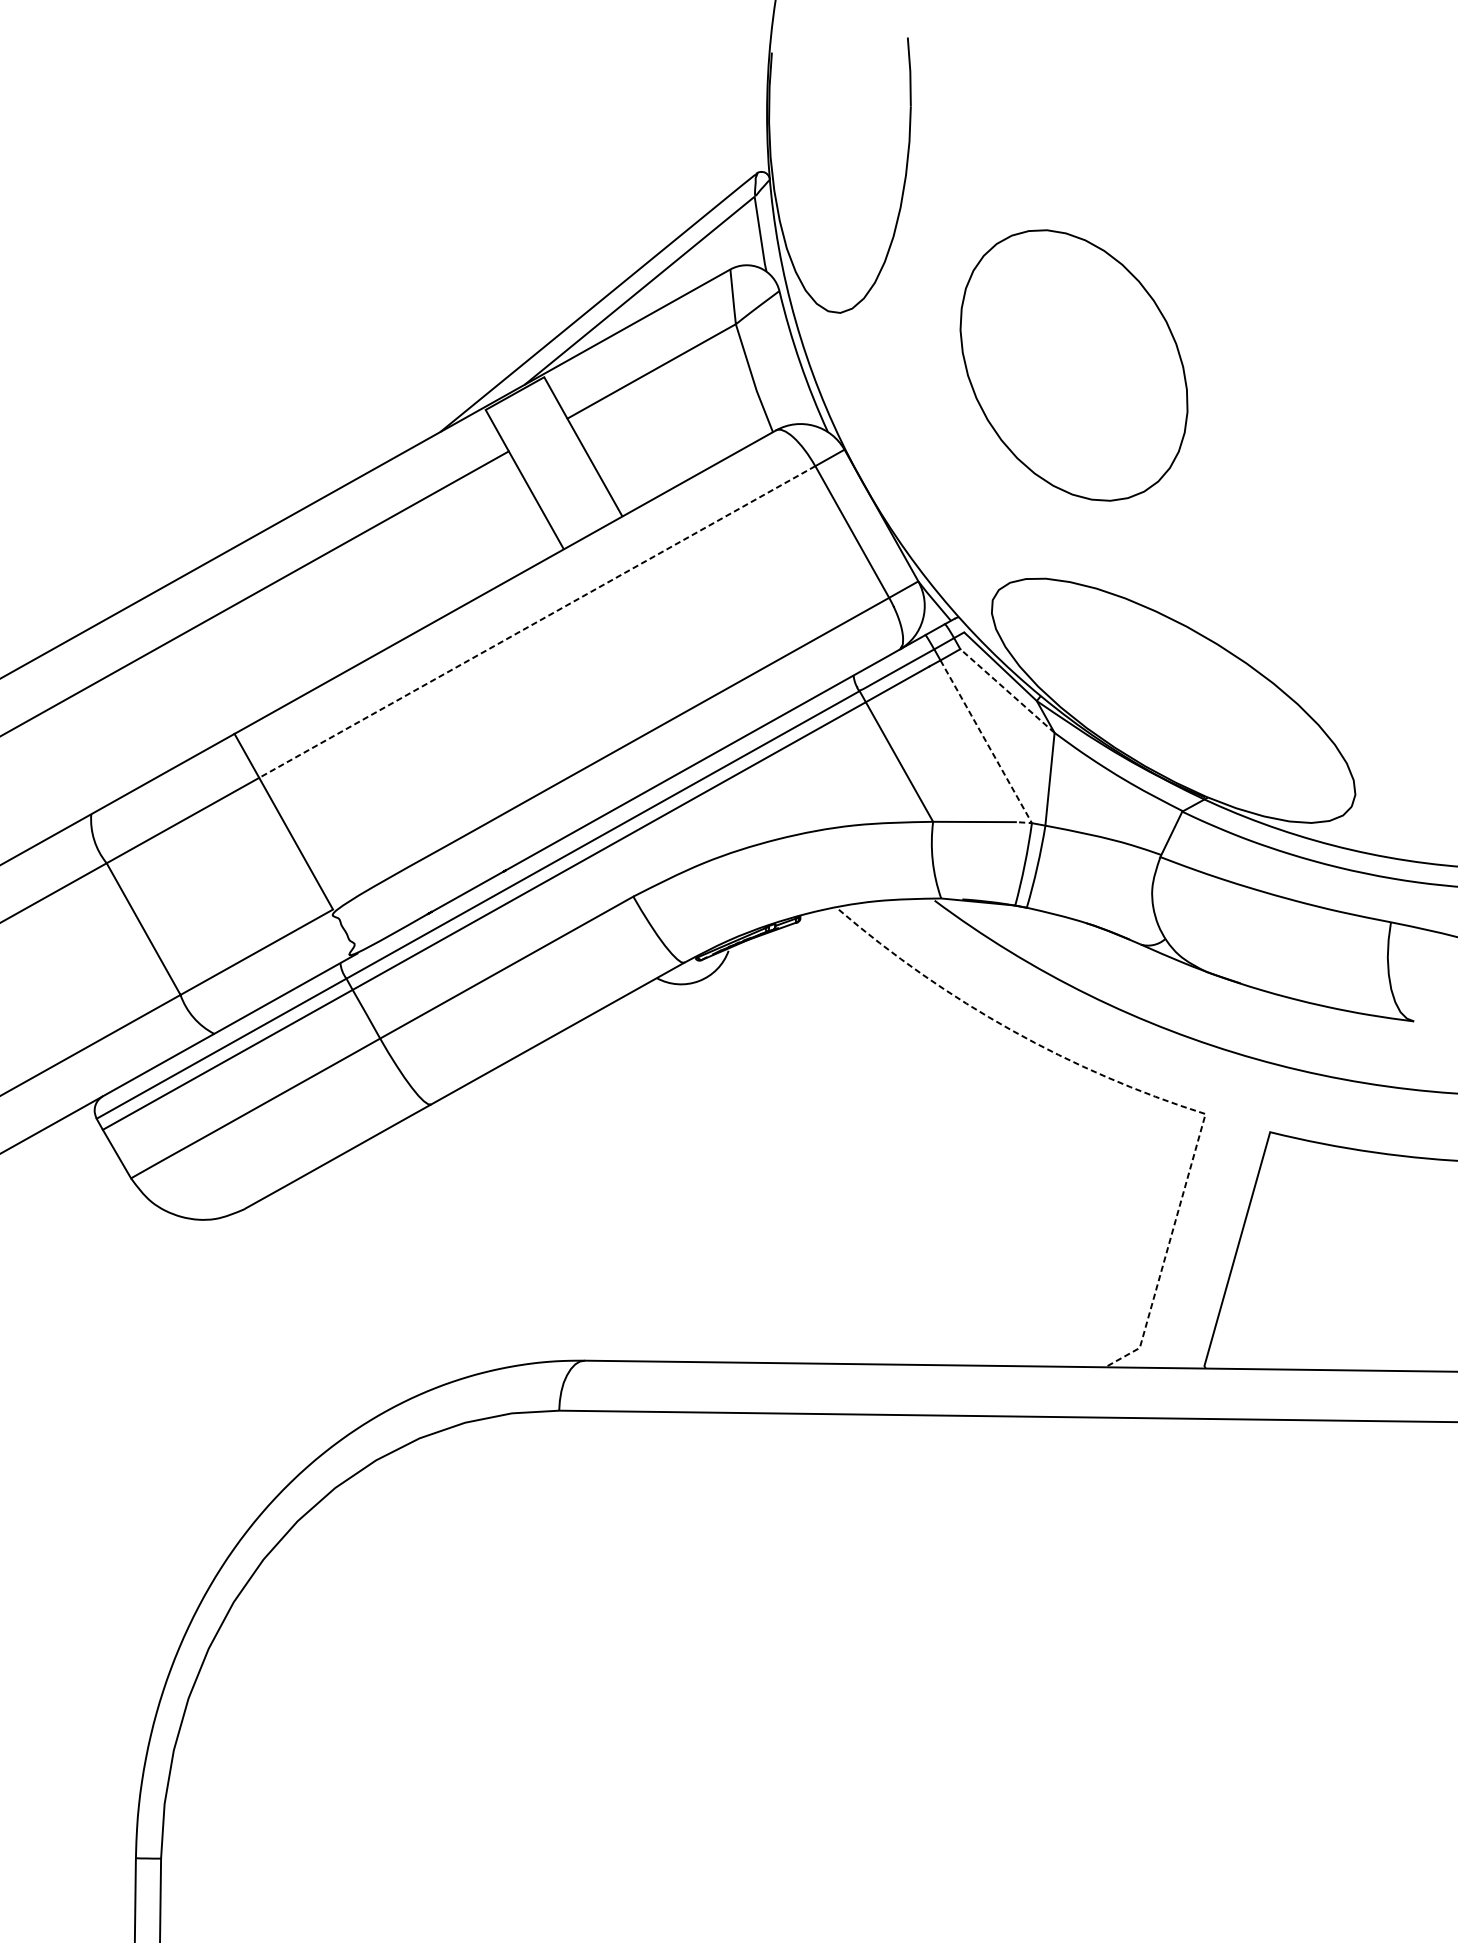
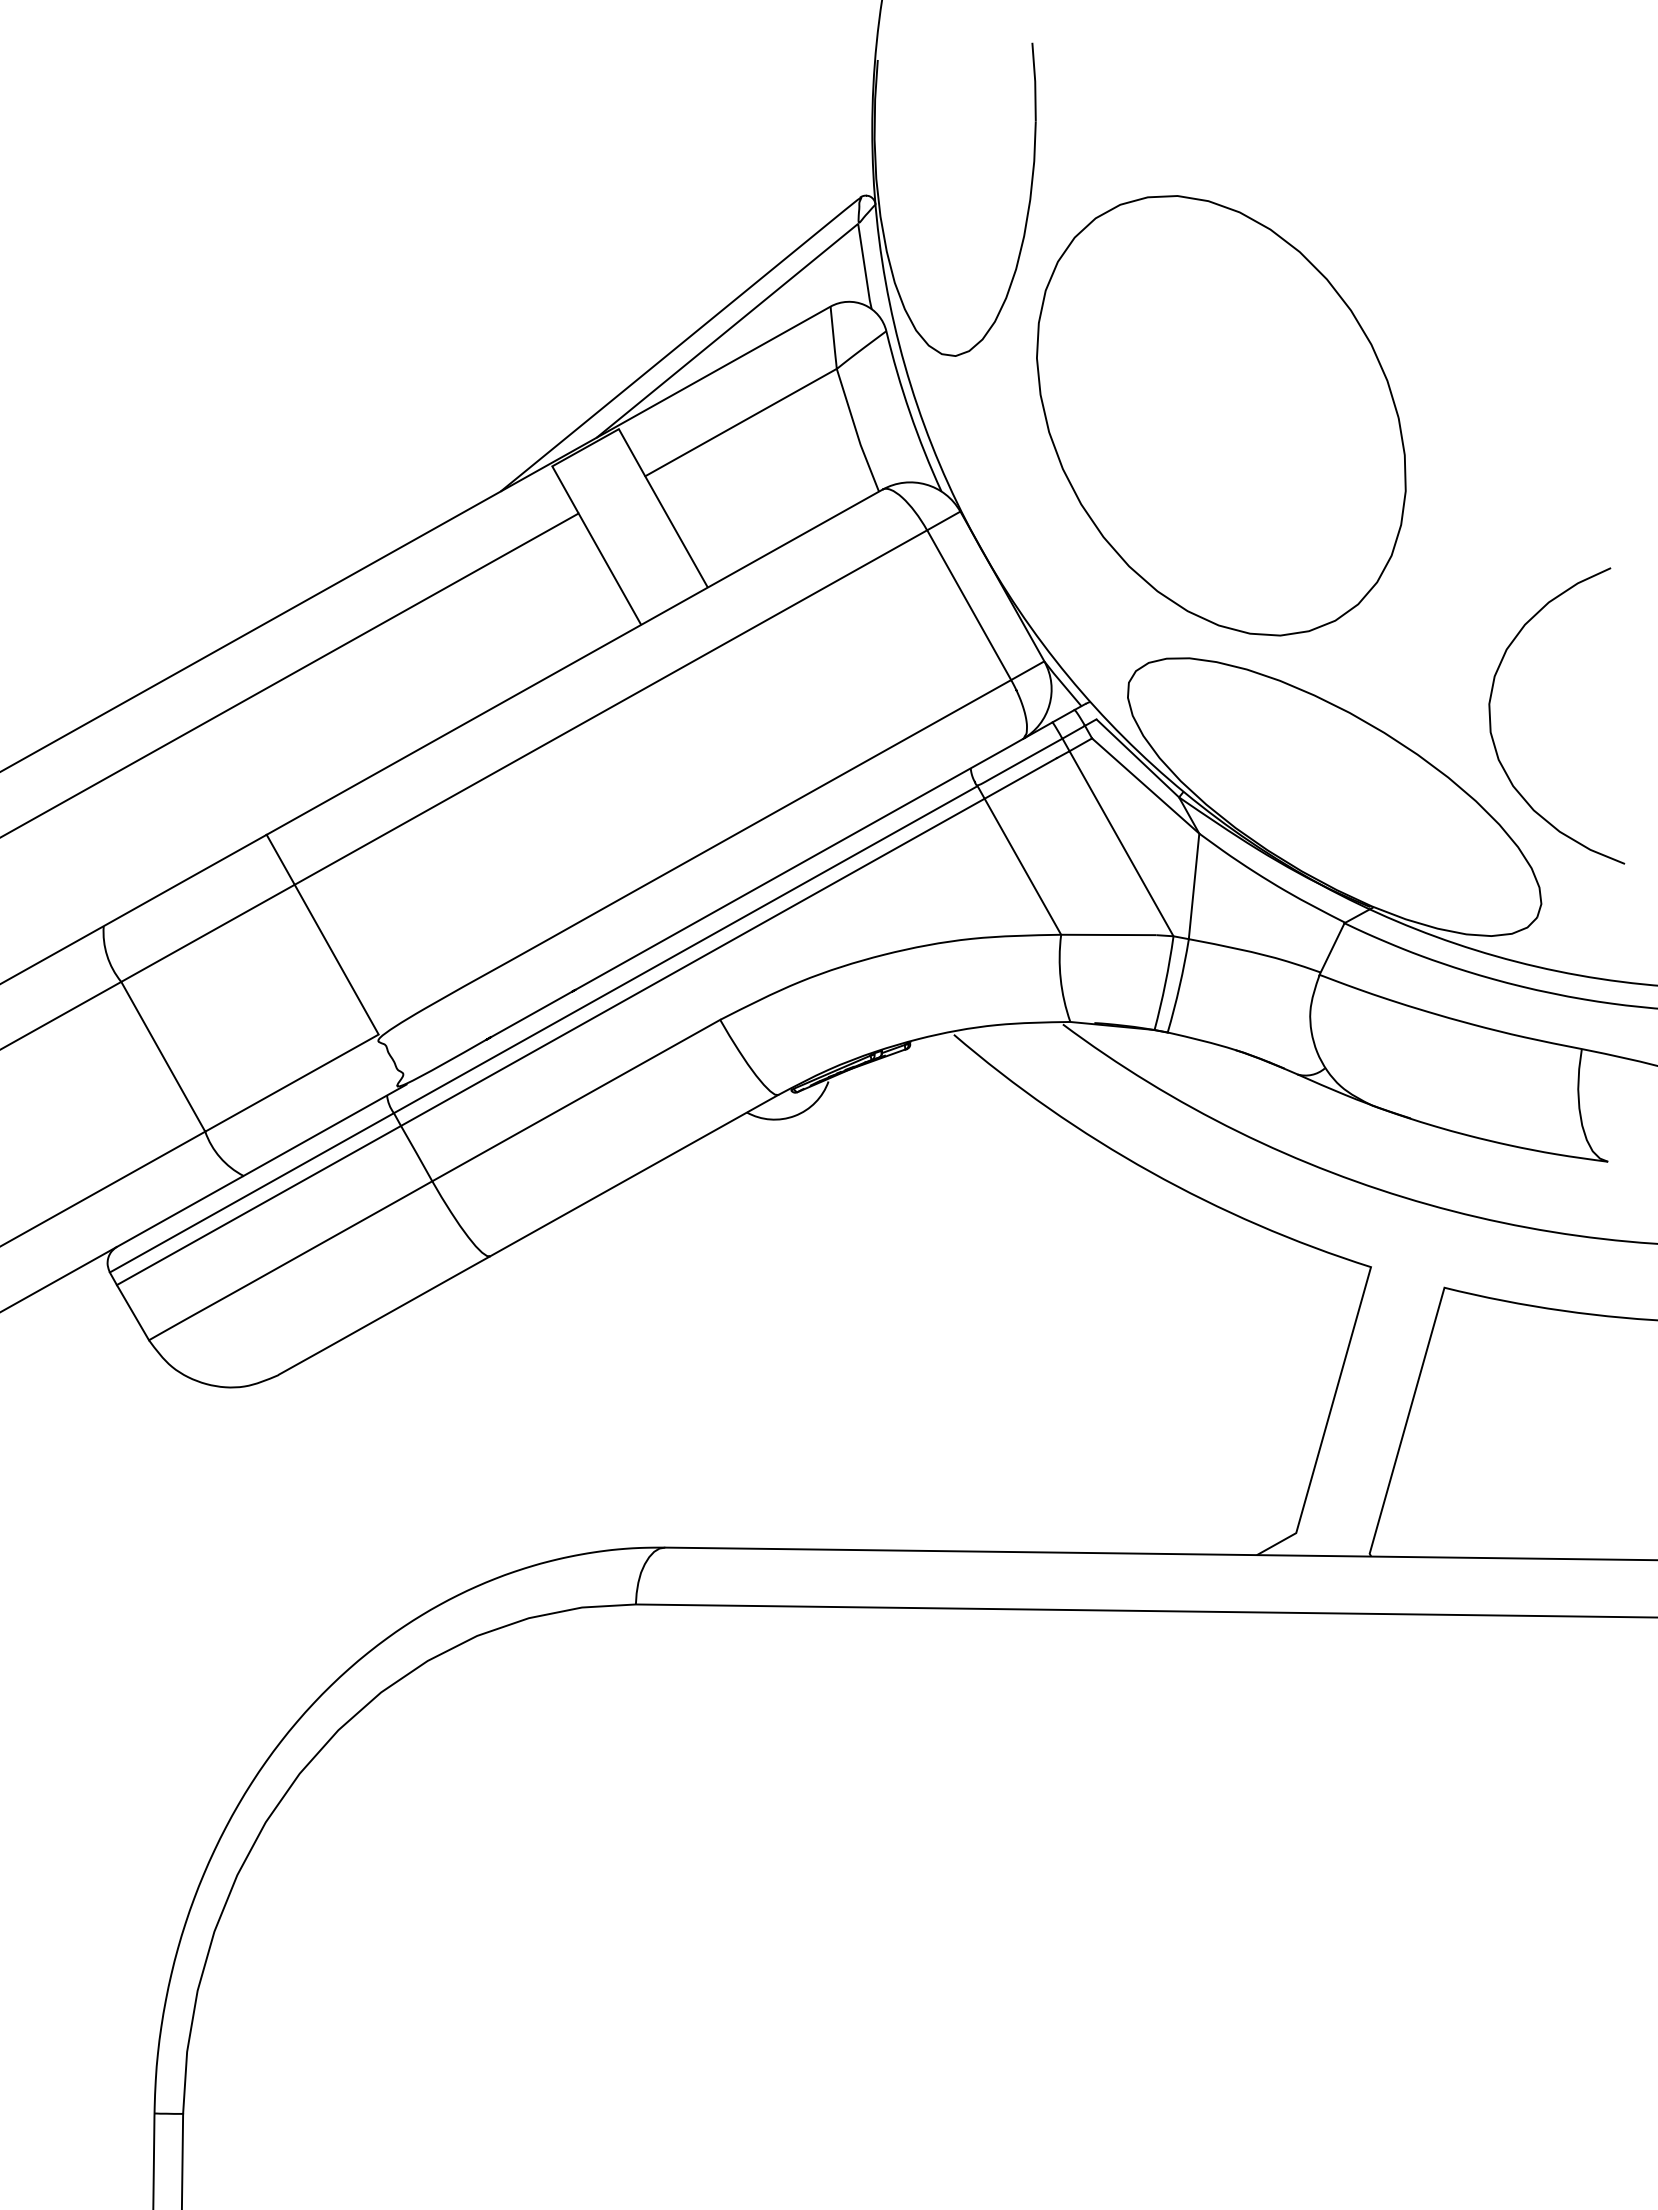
part: (1074, 365) -> (1221, 415), size x1.43
line: (536, 621) -> (610, 707), dashed -> solid
curve: (1311, 635) -> (1491, 722), added
line: (1007, 691) -> (1145, 786), dashed -> solid
line: (990, 749) -> (1126, 852), dashed -> solid
line: (1133, 1088) -> (1289, 1238), dashed -> solid

